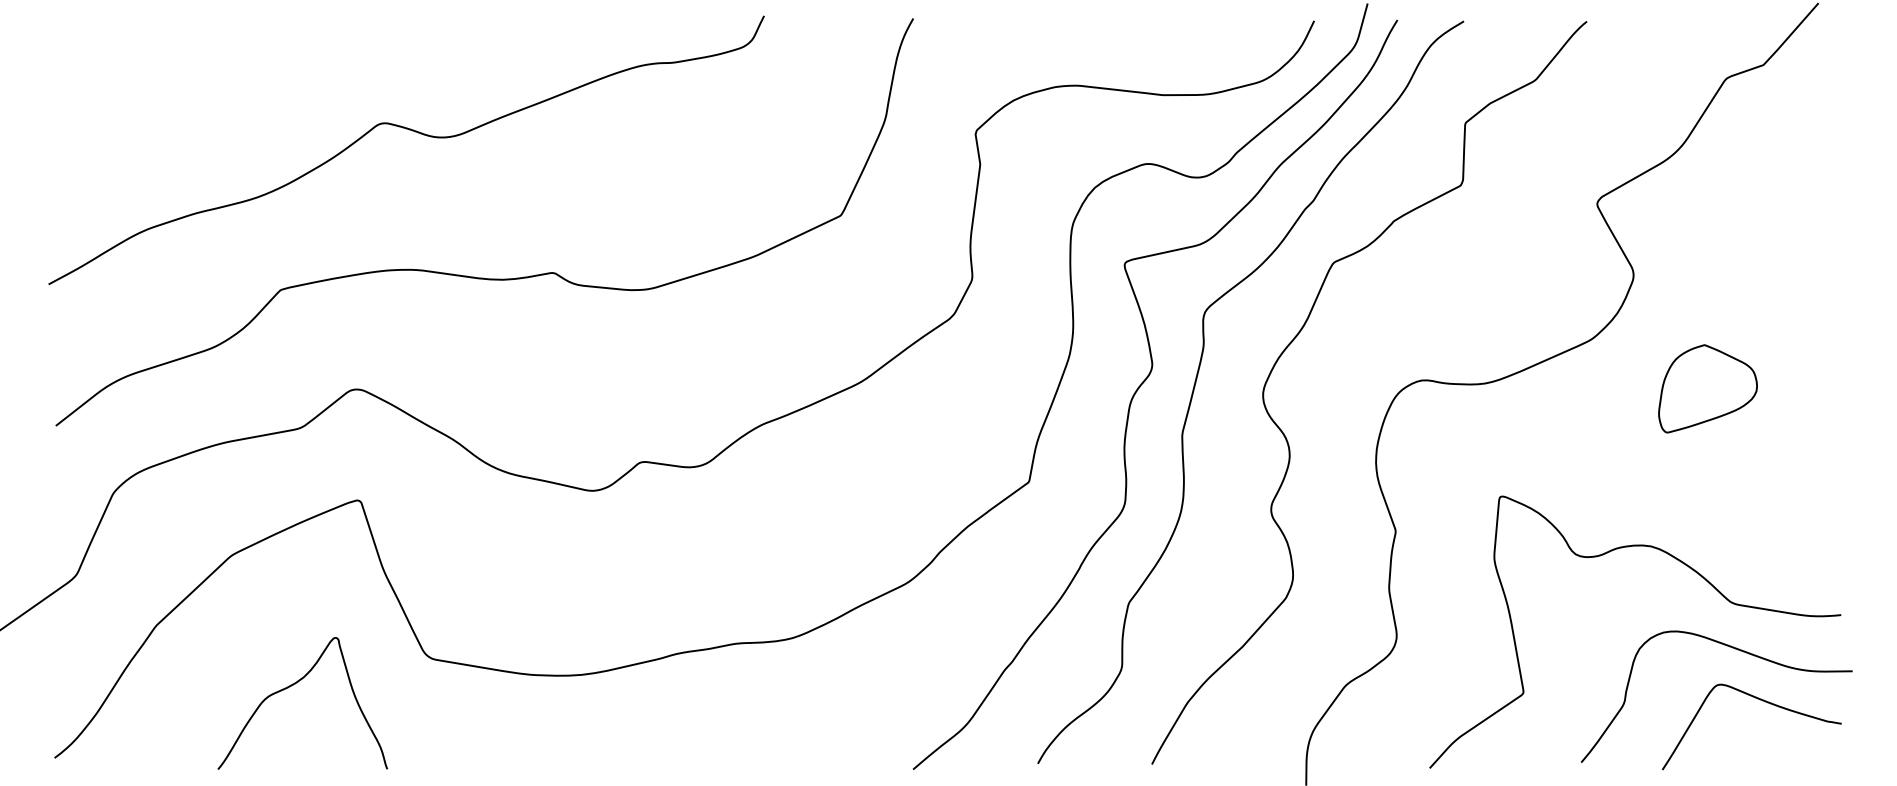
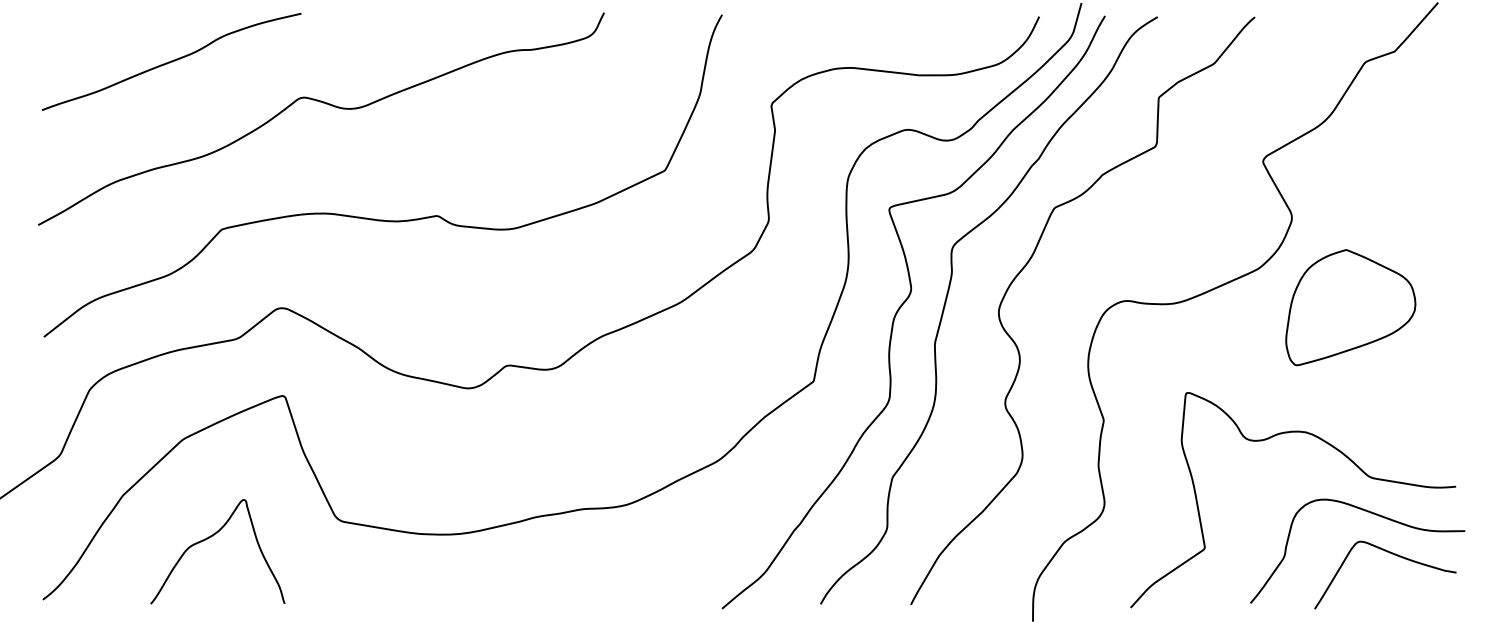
curve: (217, 77) -> (171, 61), added
part: (1707, 388) -> (1350, 307), size x1.67
curve: (293, 685) -> (210, 537), moved

